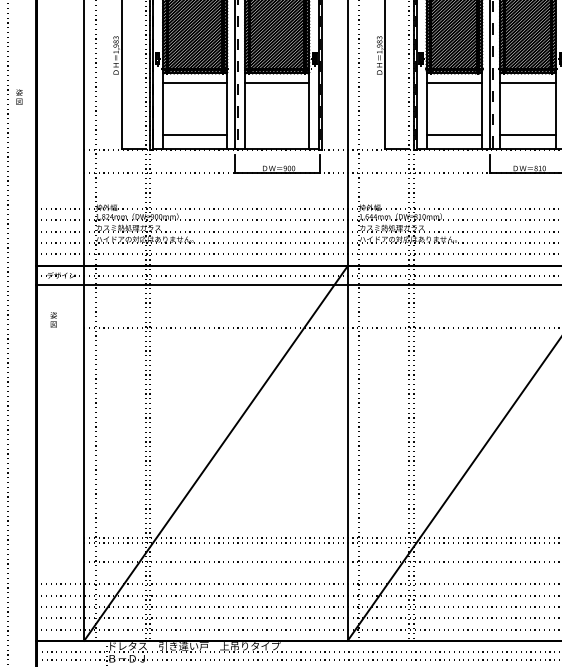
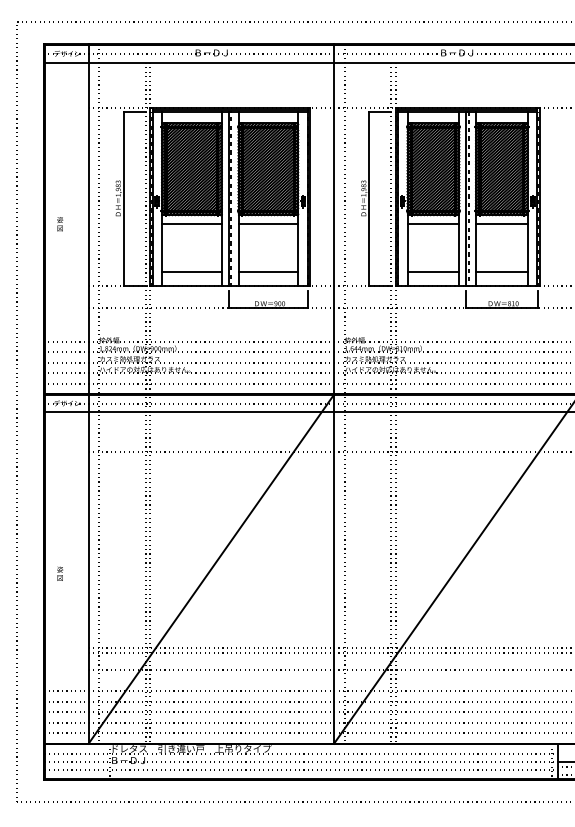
text: (19, 97) -> (60, 224), moved
line: (277, 134) -> (268, 272), added
text: (54, 319) -> (60, 573), moved

